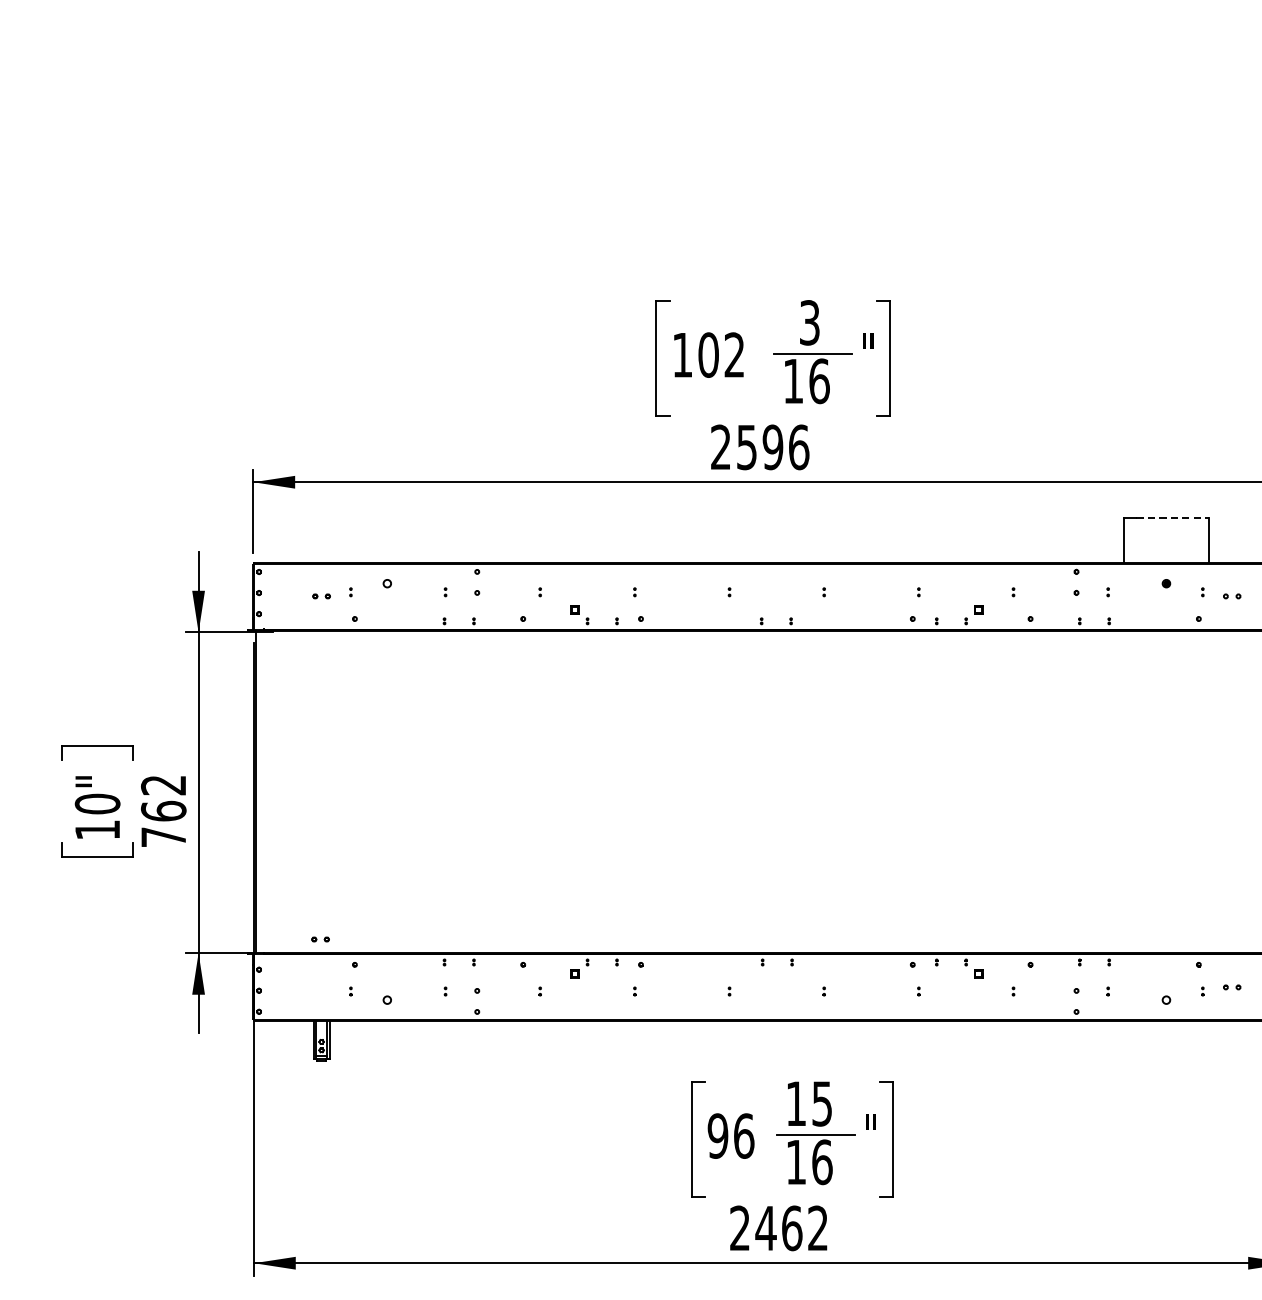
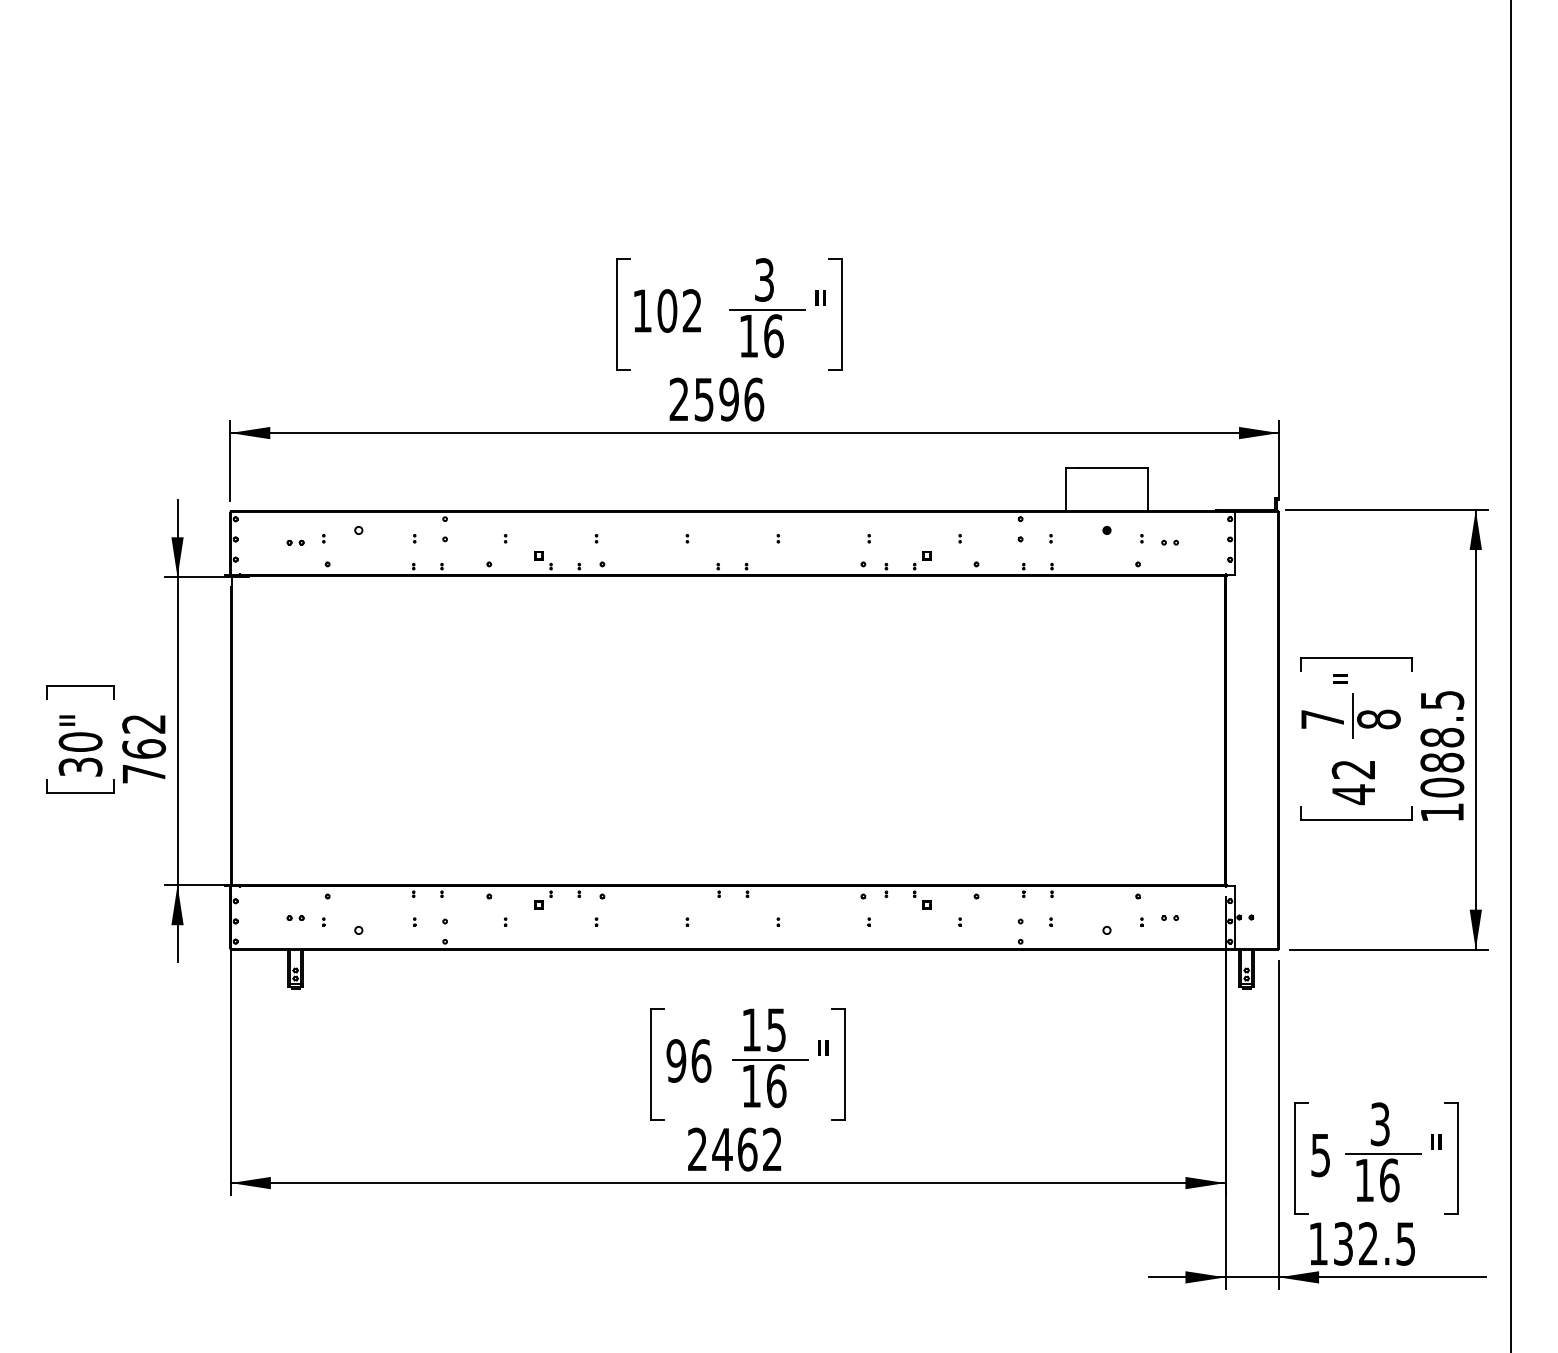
line: (1173, 518) -> (1113, 467), dashed -> solid
text: (97, 829) -> (80, 766), 10" -> 30"
part: (320, 938) -> (295, 917), moved

